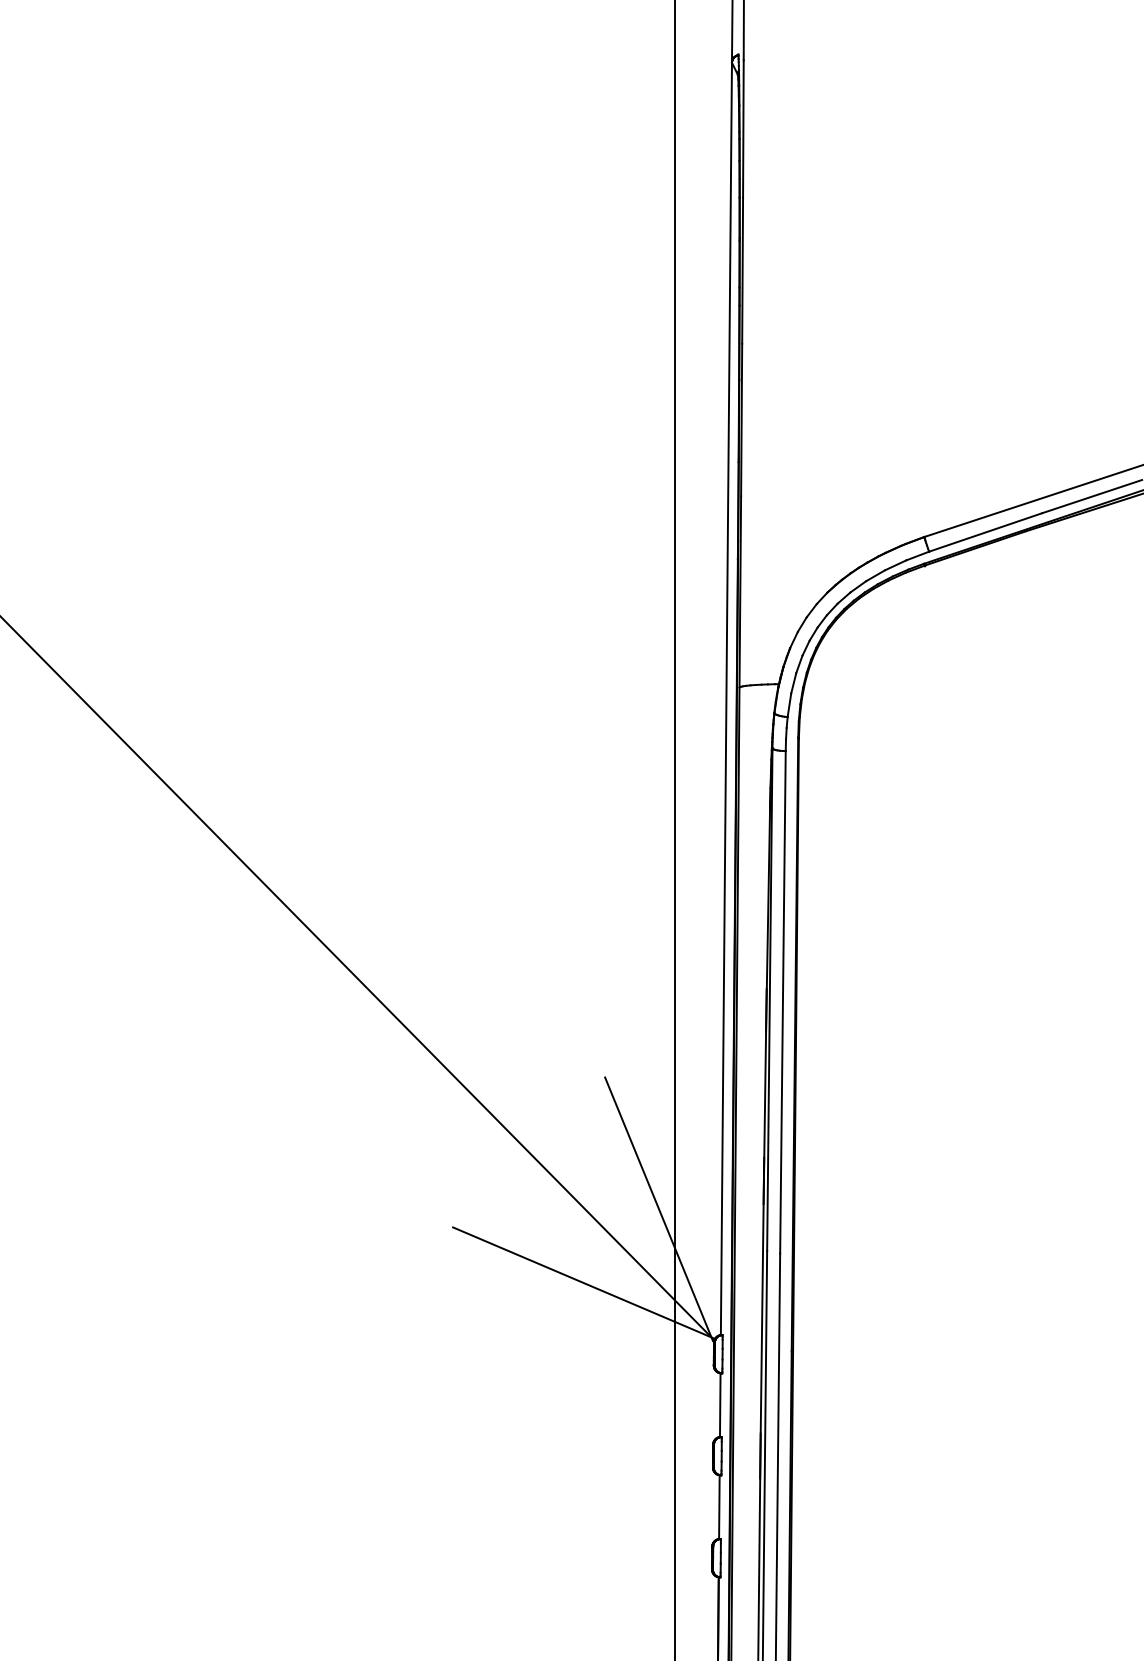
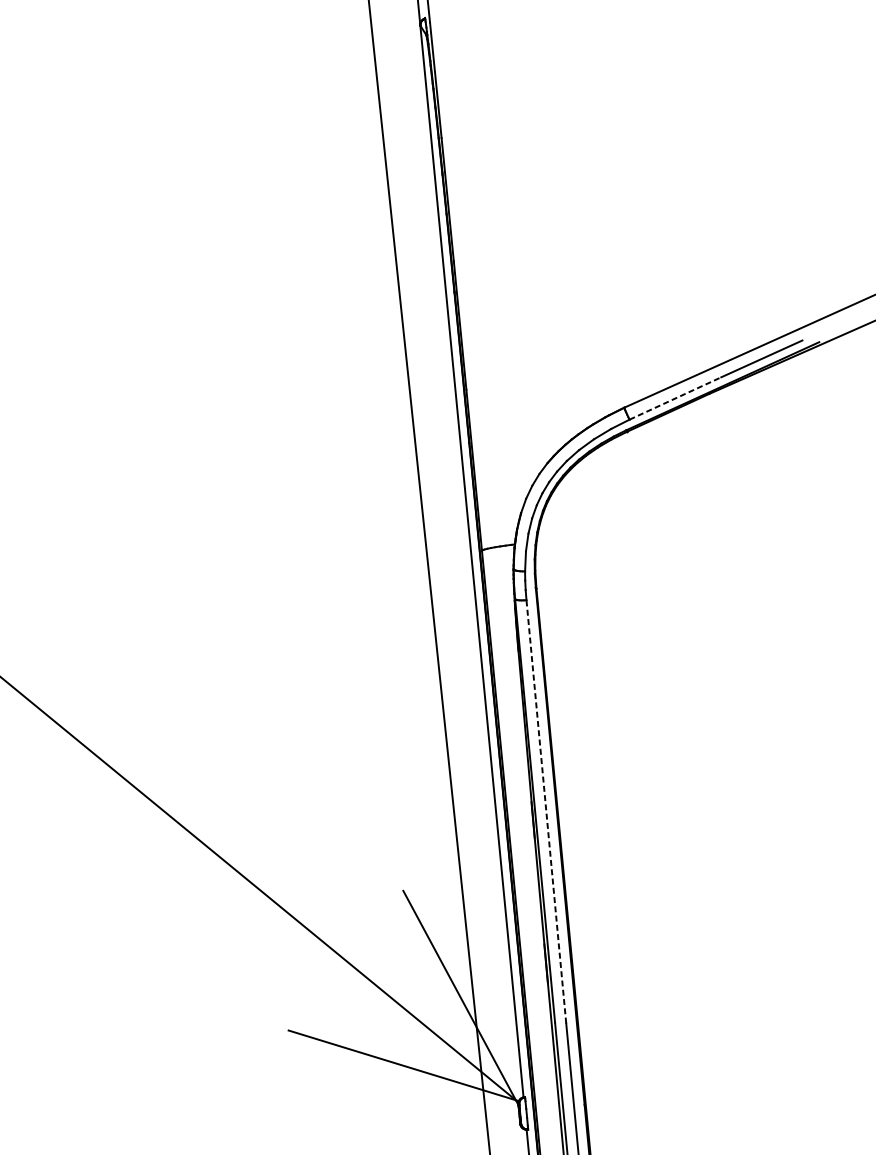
line: (985, 532) -> (675, 398), solid -> dashed
line: (782, 1001) -> (545, 811), solid -> dashed

